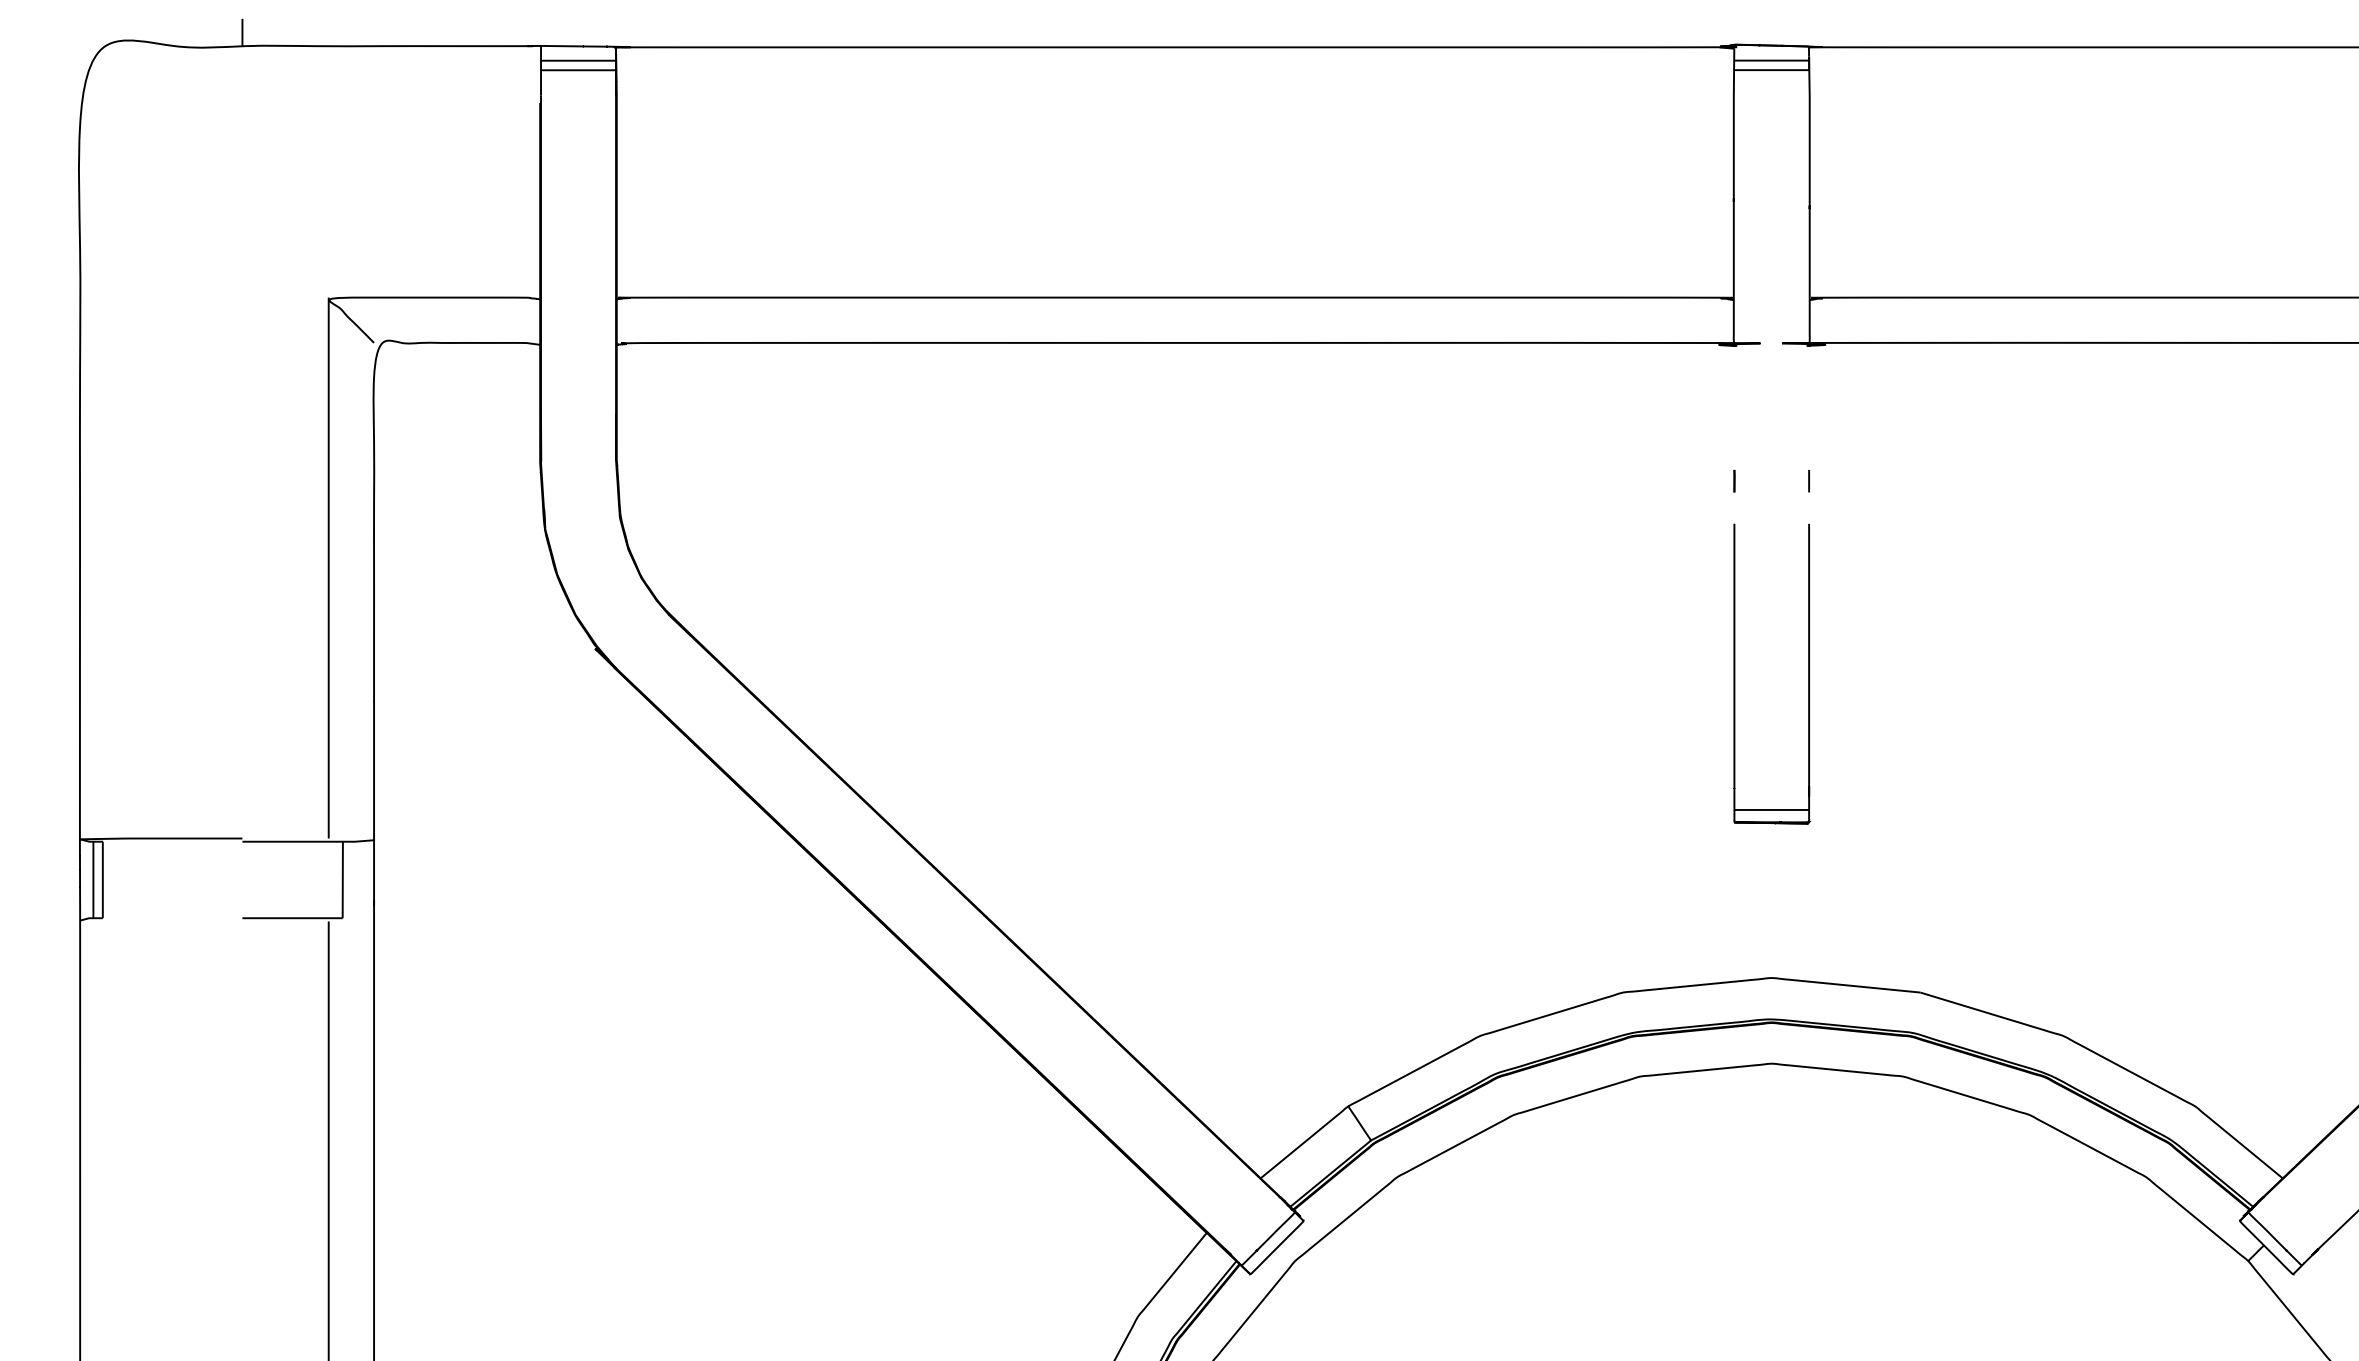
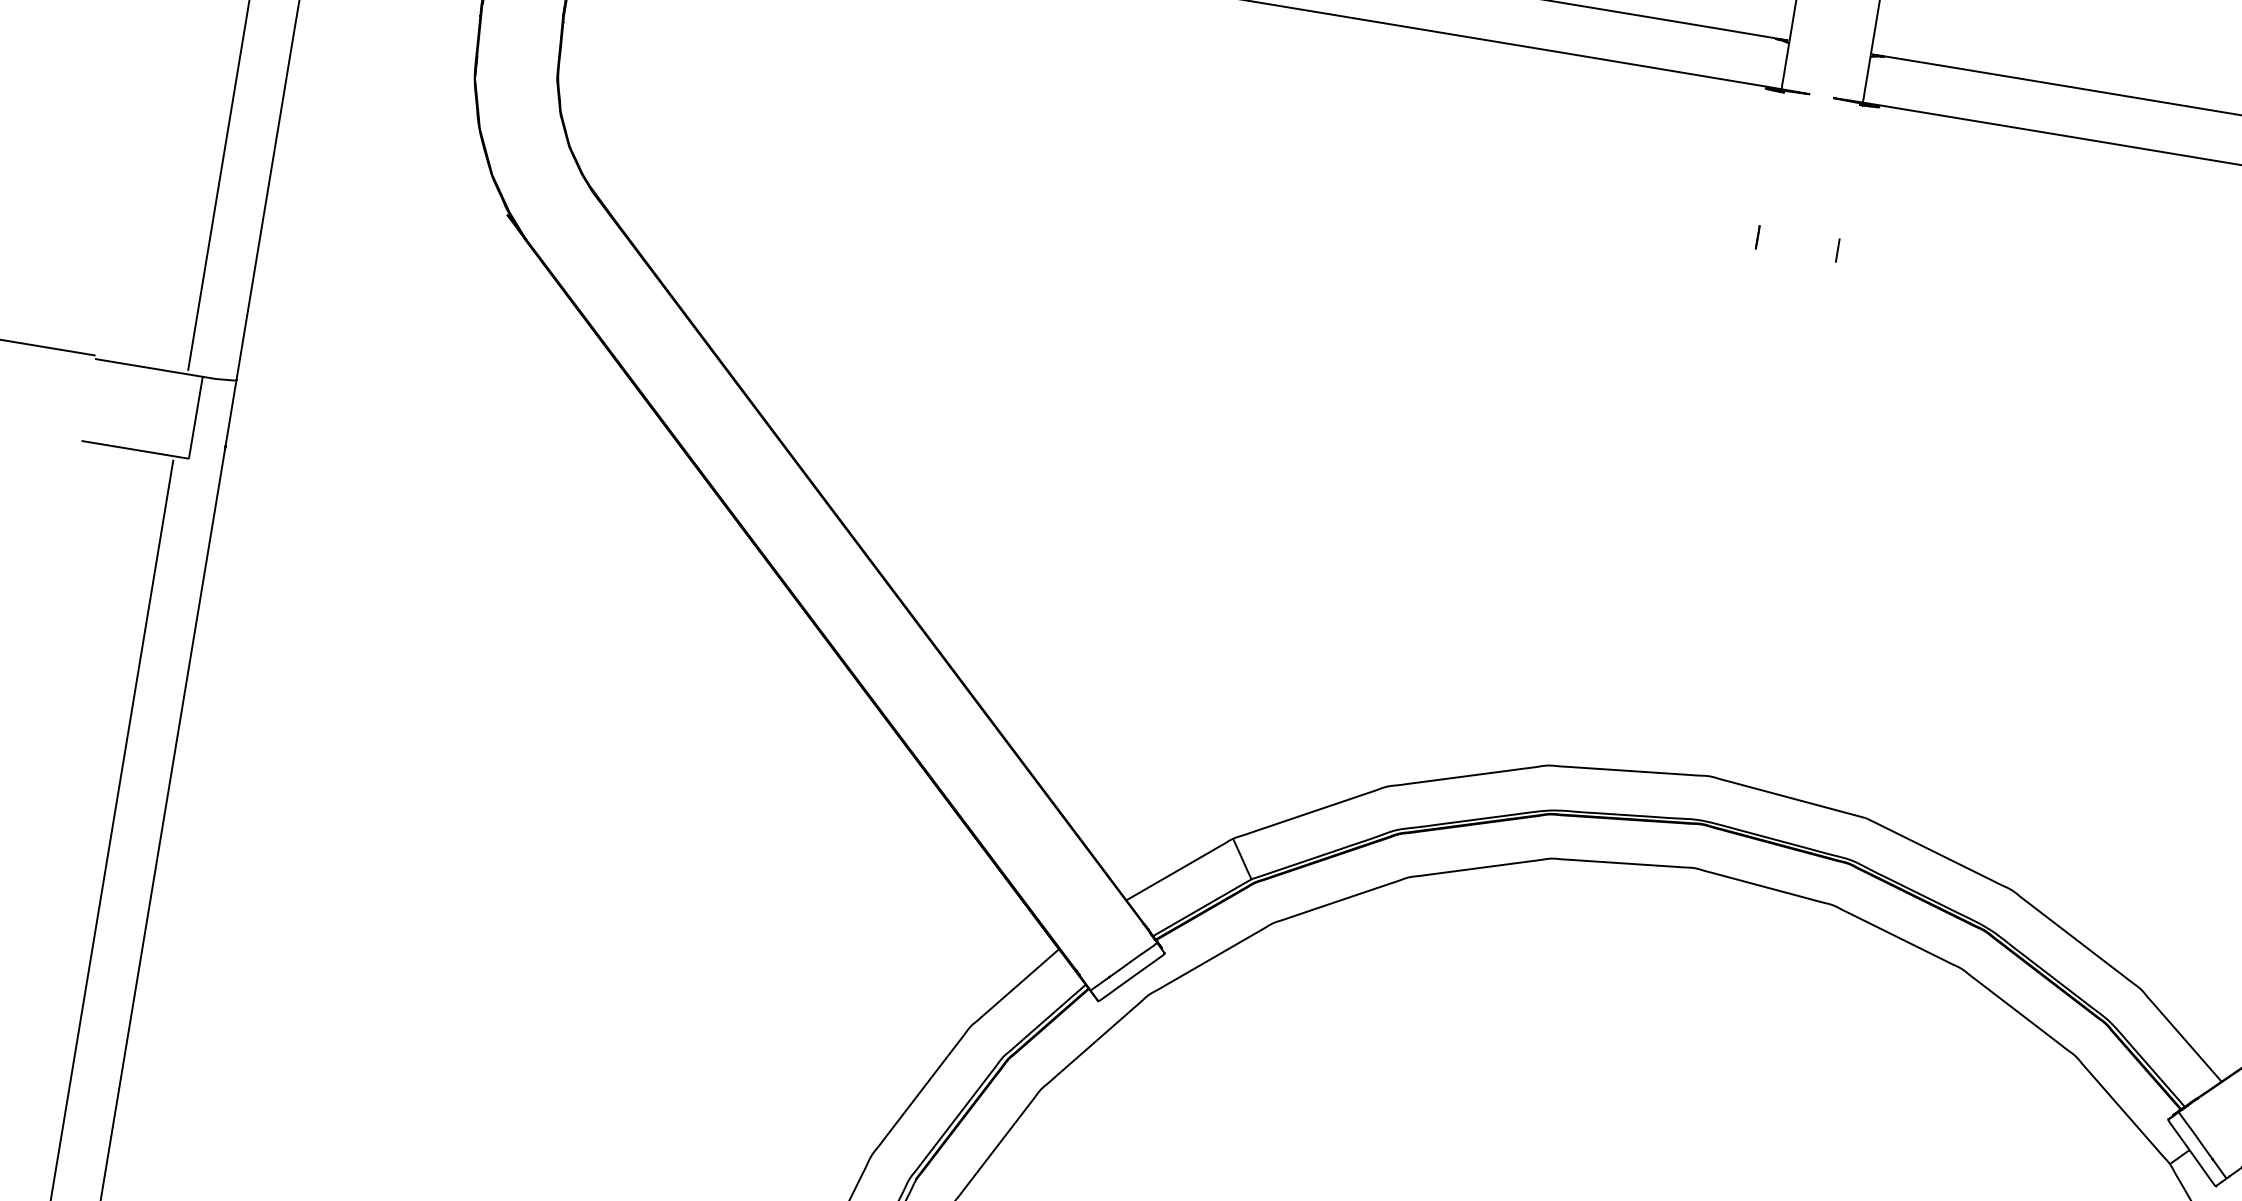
part: (1808, 673) -> (1802, 456), removed

